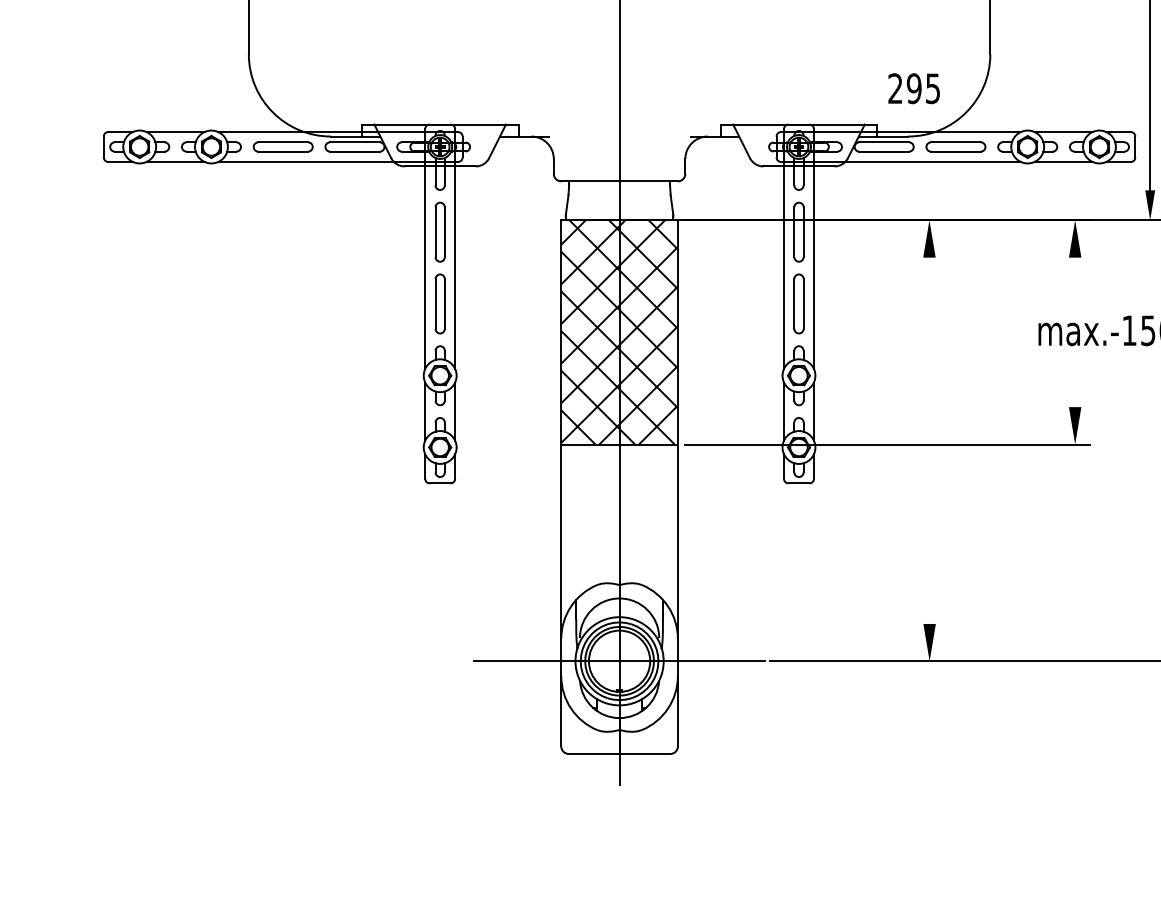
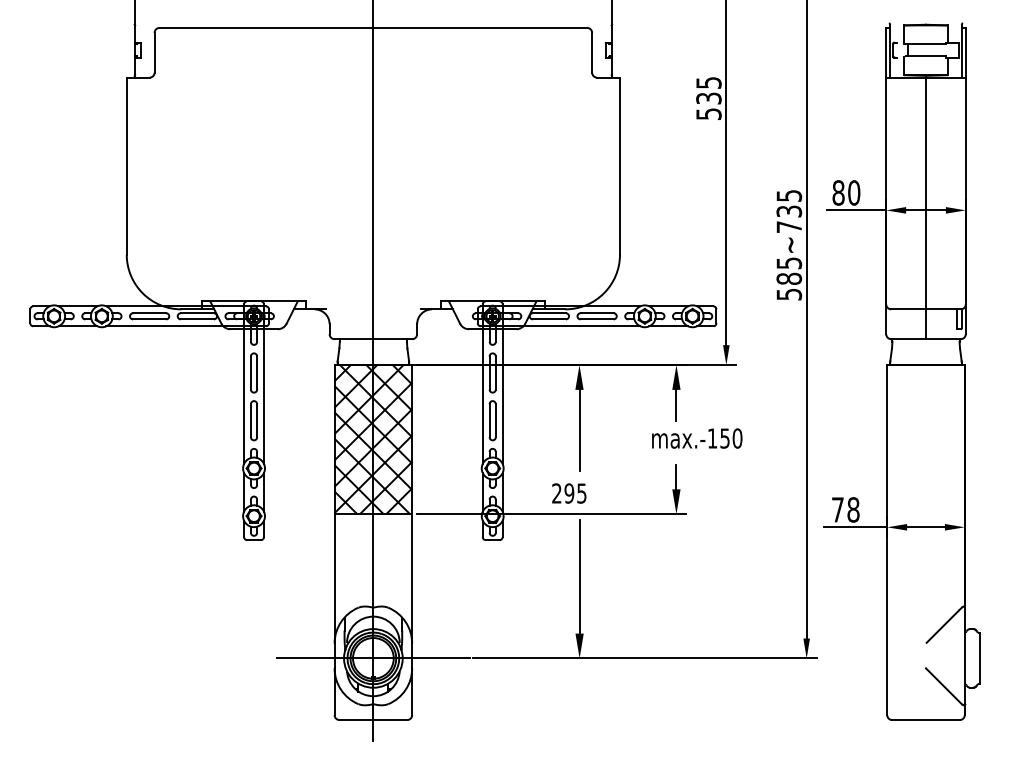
text: (914, 88) -> (569, 493), moved
line: (1075, 281) -> (676, 405), added
line: (929, 317) -> (579, 429), added
line: (1075, 389) -> (676, 477), added
line: (929, 538) -> (579, 576), added

